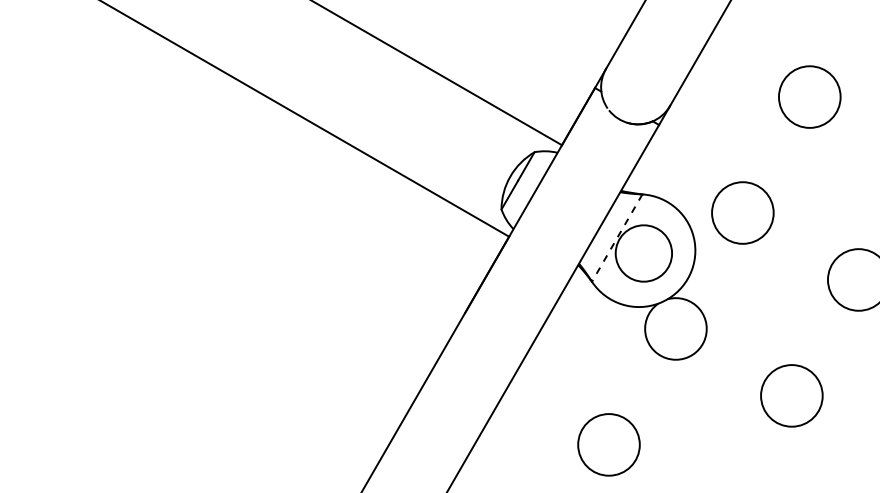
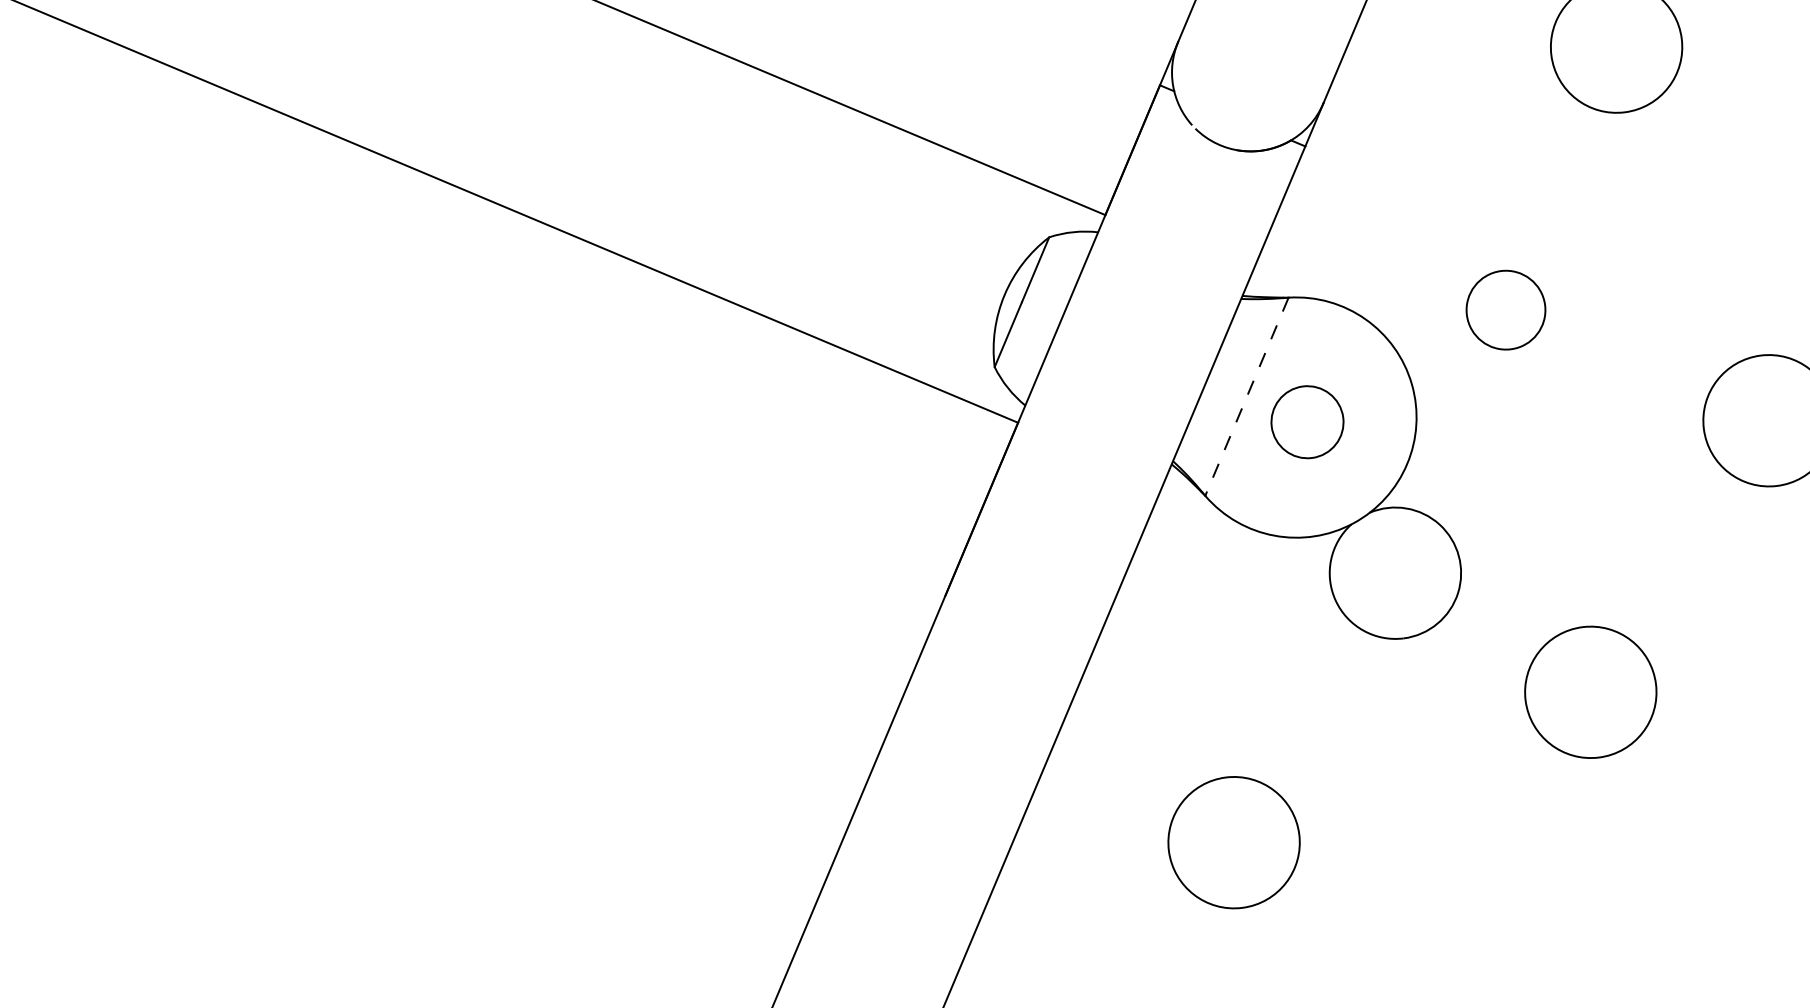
circle: (742, 212) -> (1505, 309), size x0.6
circle: (643, 253) -> (1306, 422), size x0.6
circle: (791, 395) -> (1589, 691), moved
circle: (608, 444) -> (1232, 842), moved

